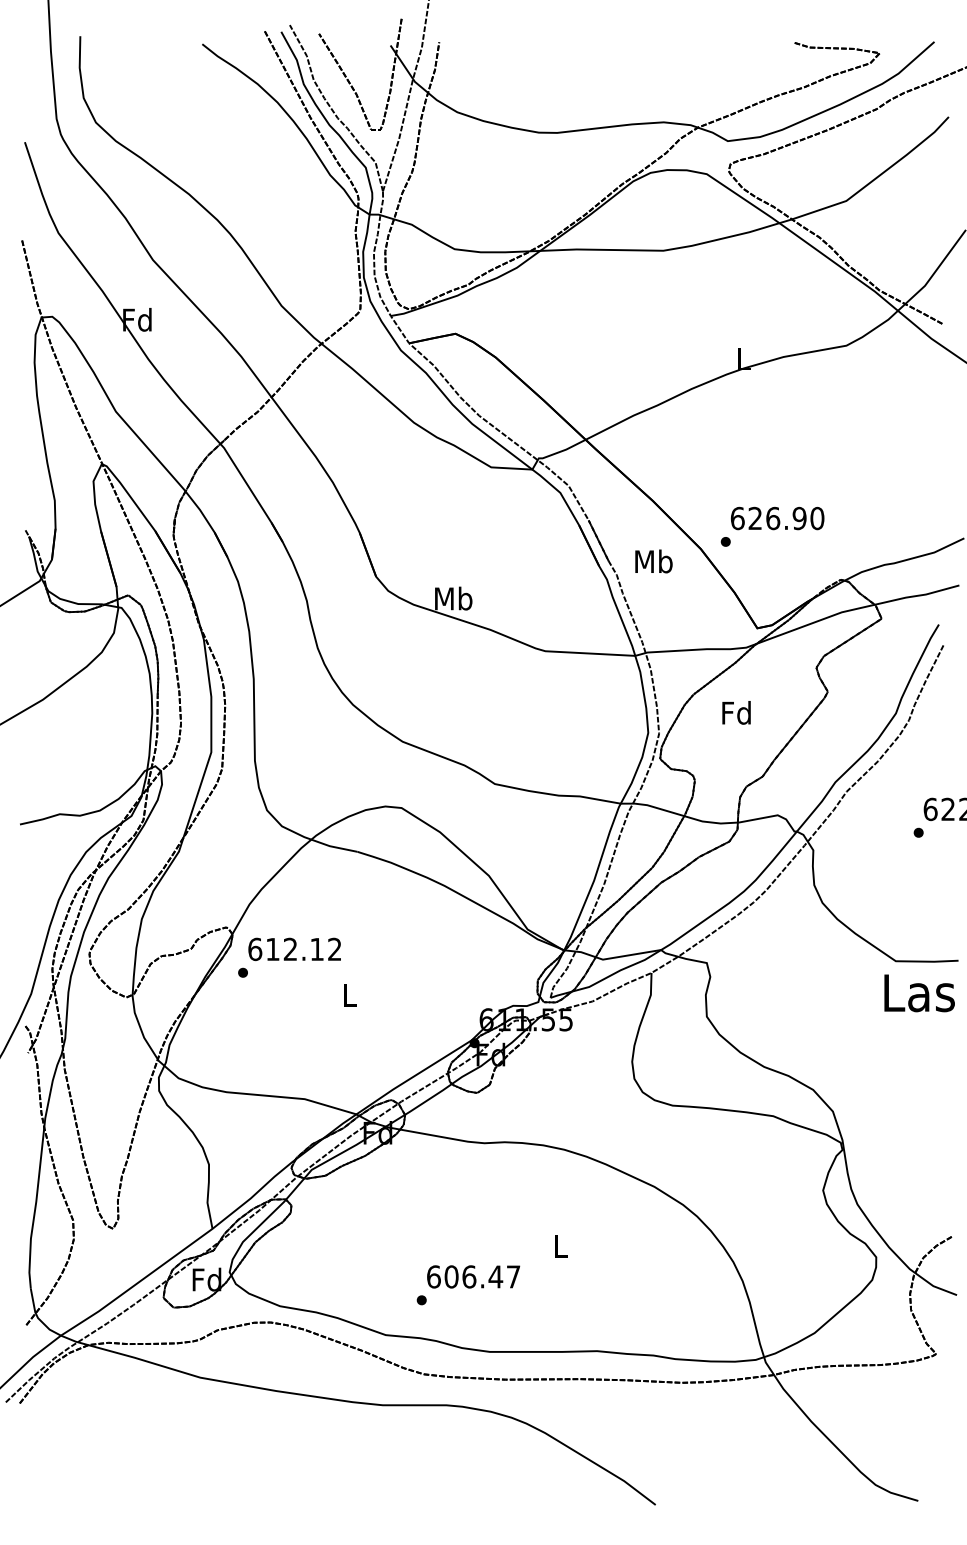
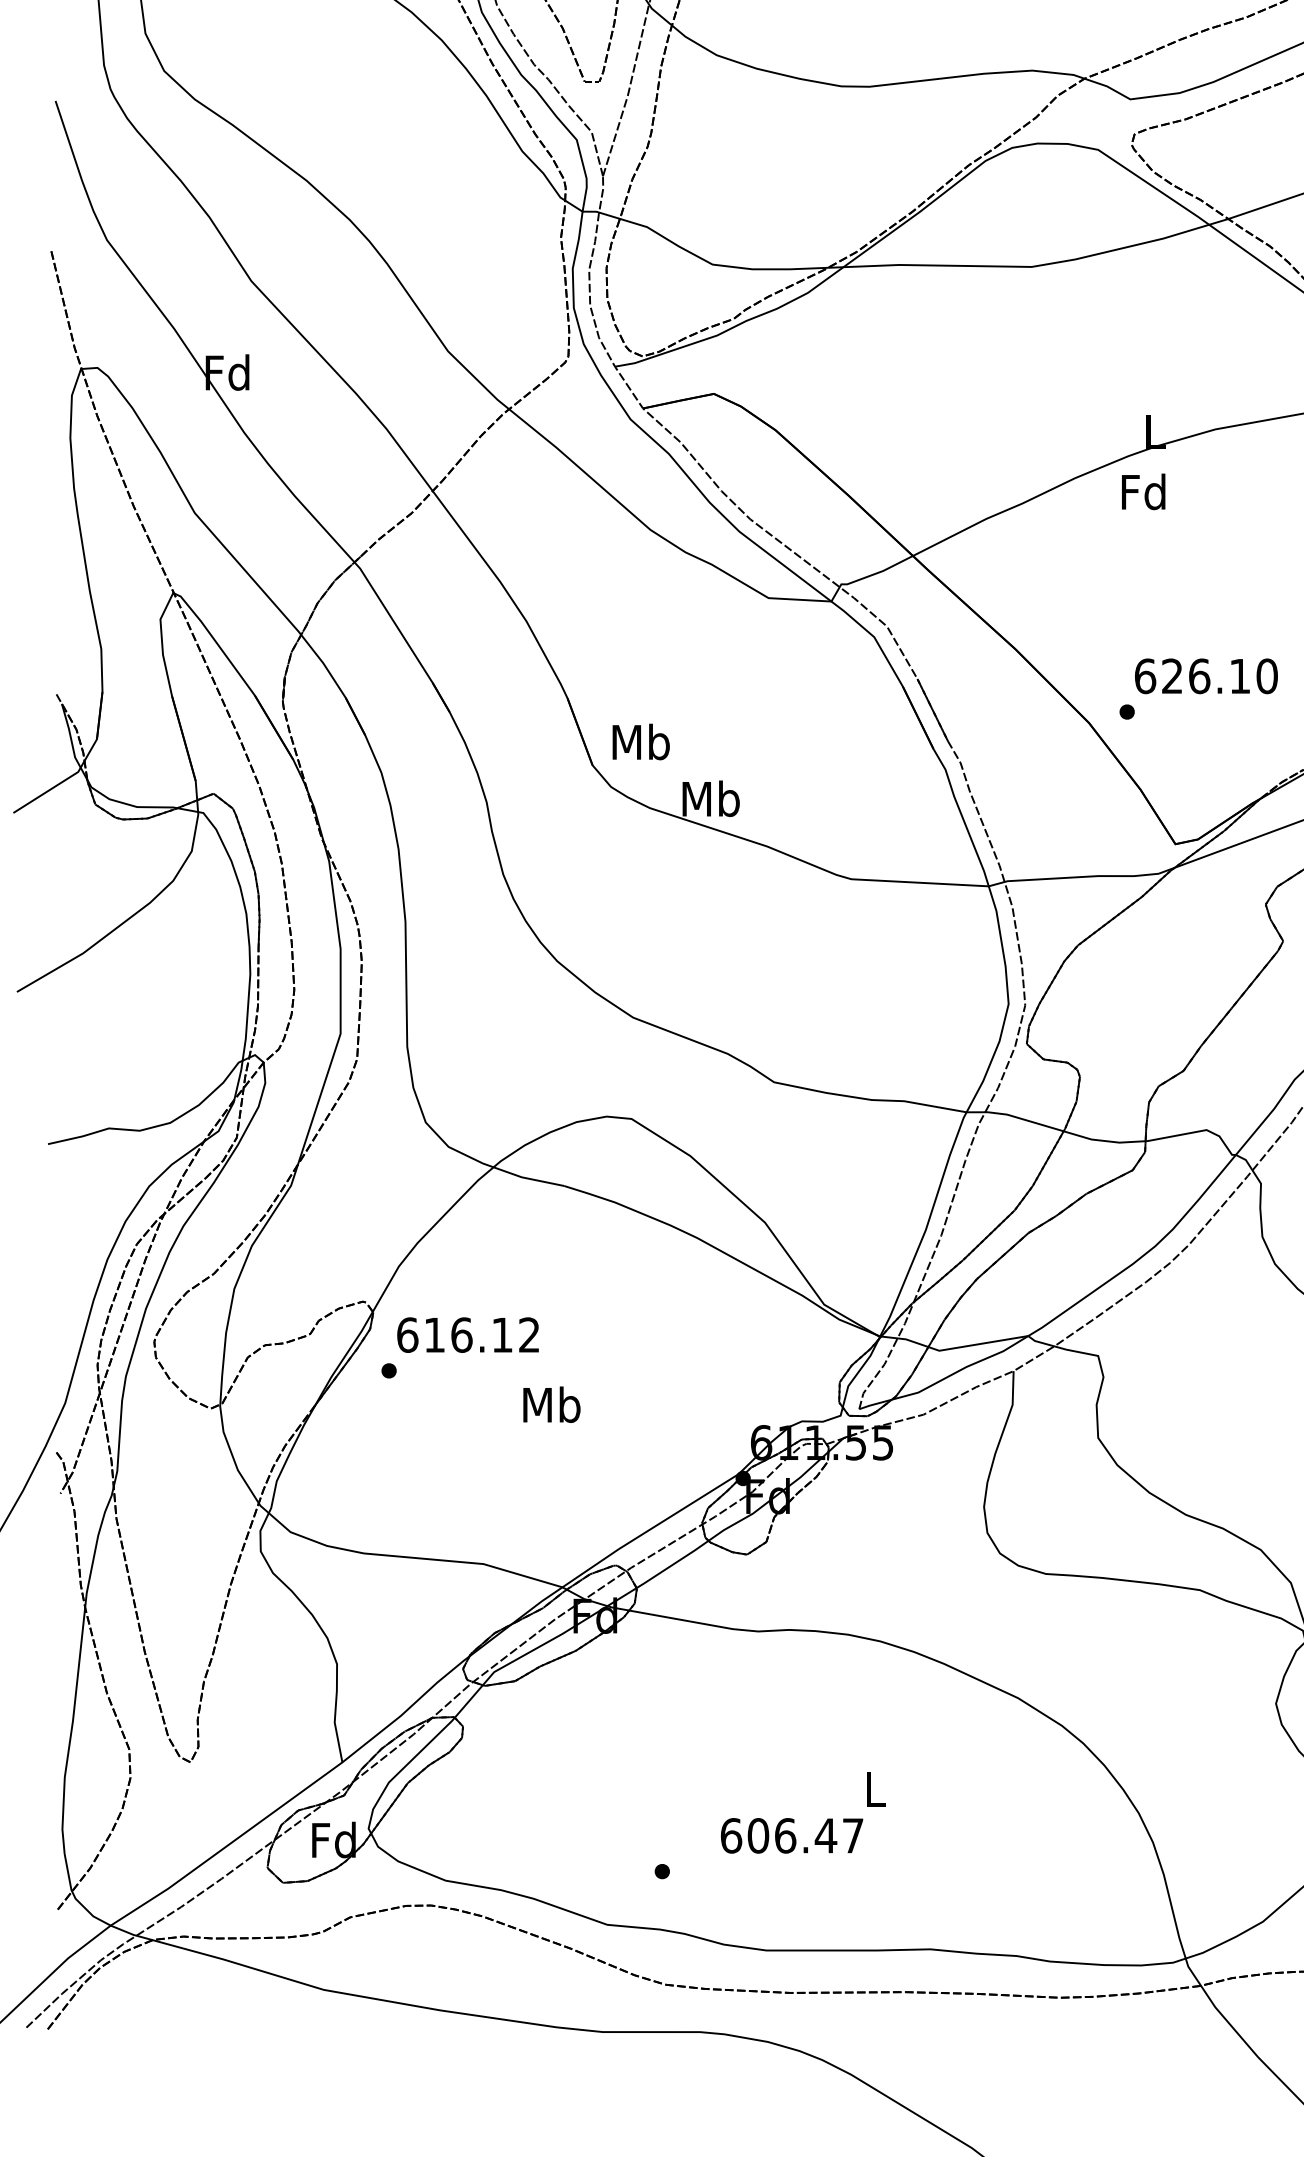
text: (799, 518) -> (1239, 676), 626.90 -> 626.10
text: (653, 561) -> (640, 742), moved
text: (736, 712) -> (1143, 491), moved
text: (290, 949) -> (461, 1335), 612.12 -> 616.12
text: (349, 994) -> (551, 1404), L -> Mb
text: (473, 1276) -> (791, 1835), moved

